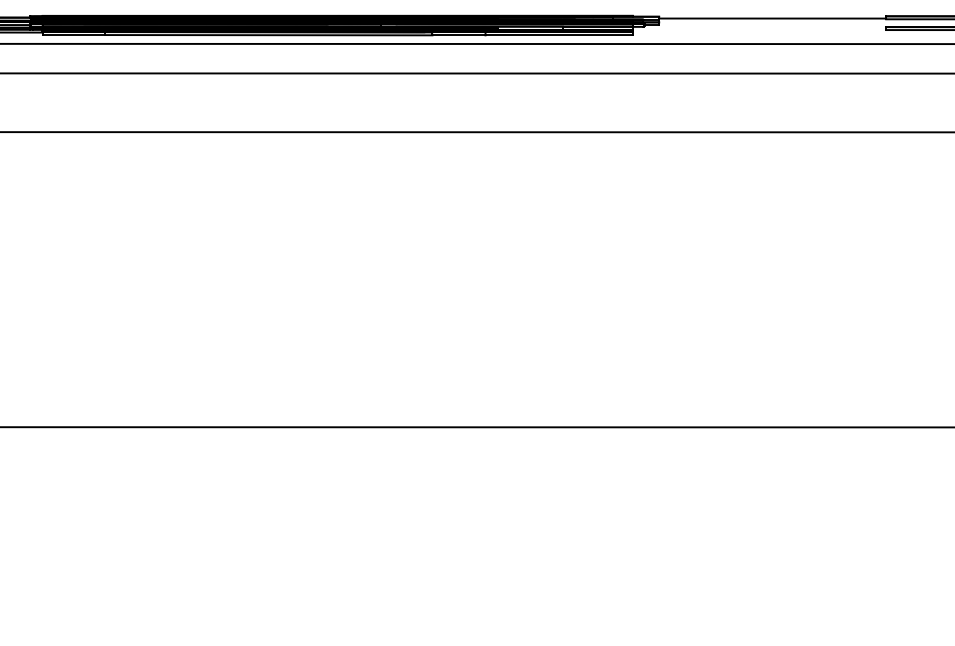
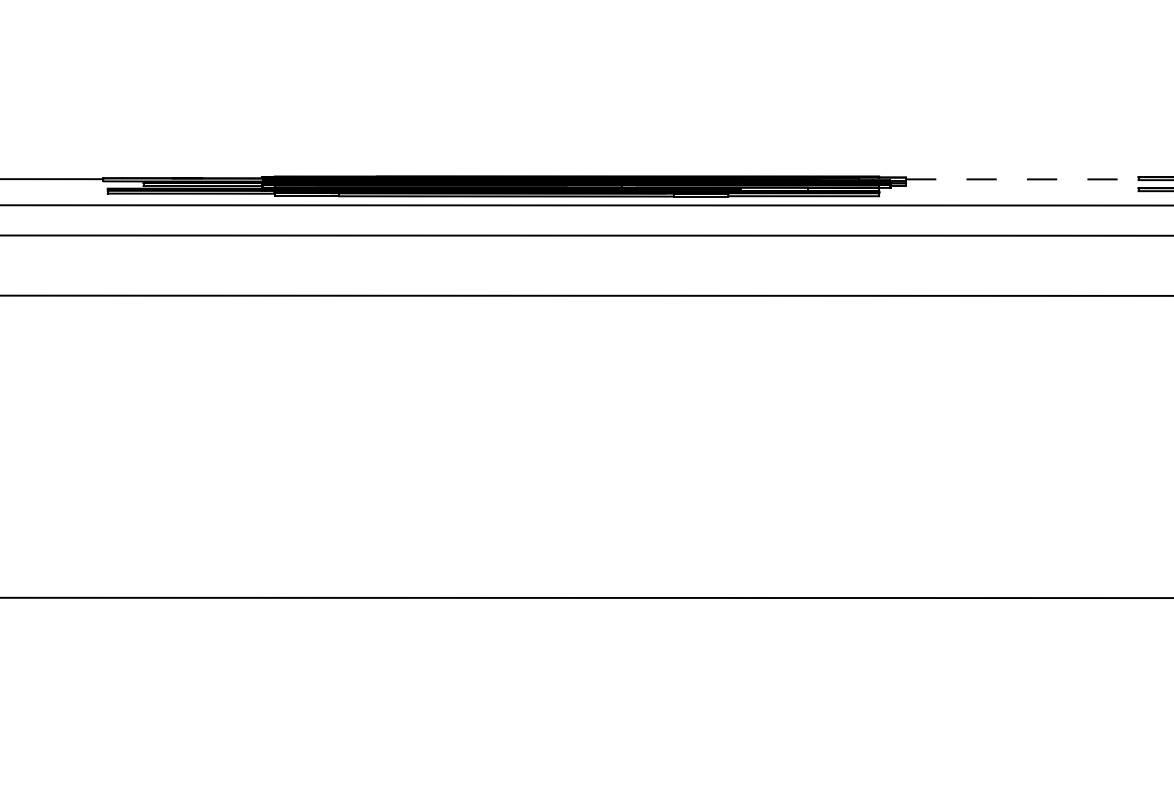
line: (772, 18) -> (1022, 179), solid -> dashed

